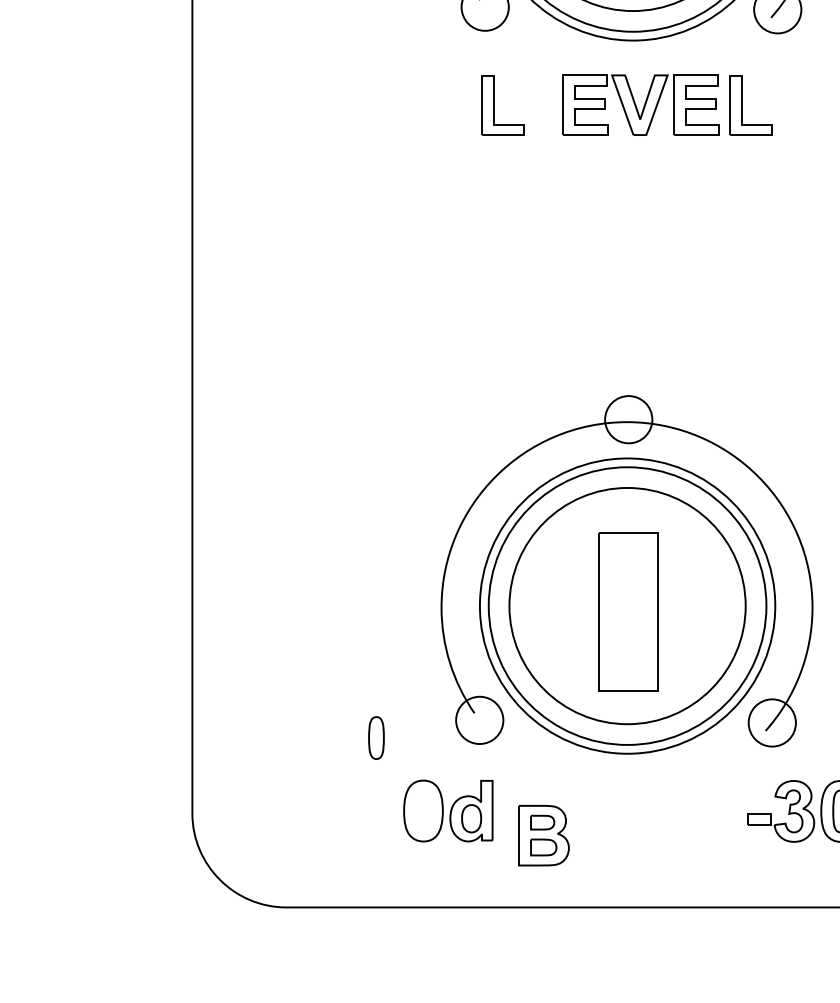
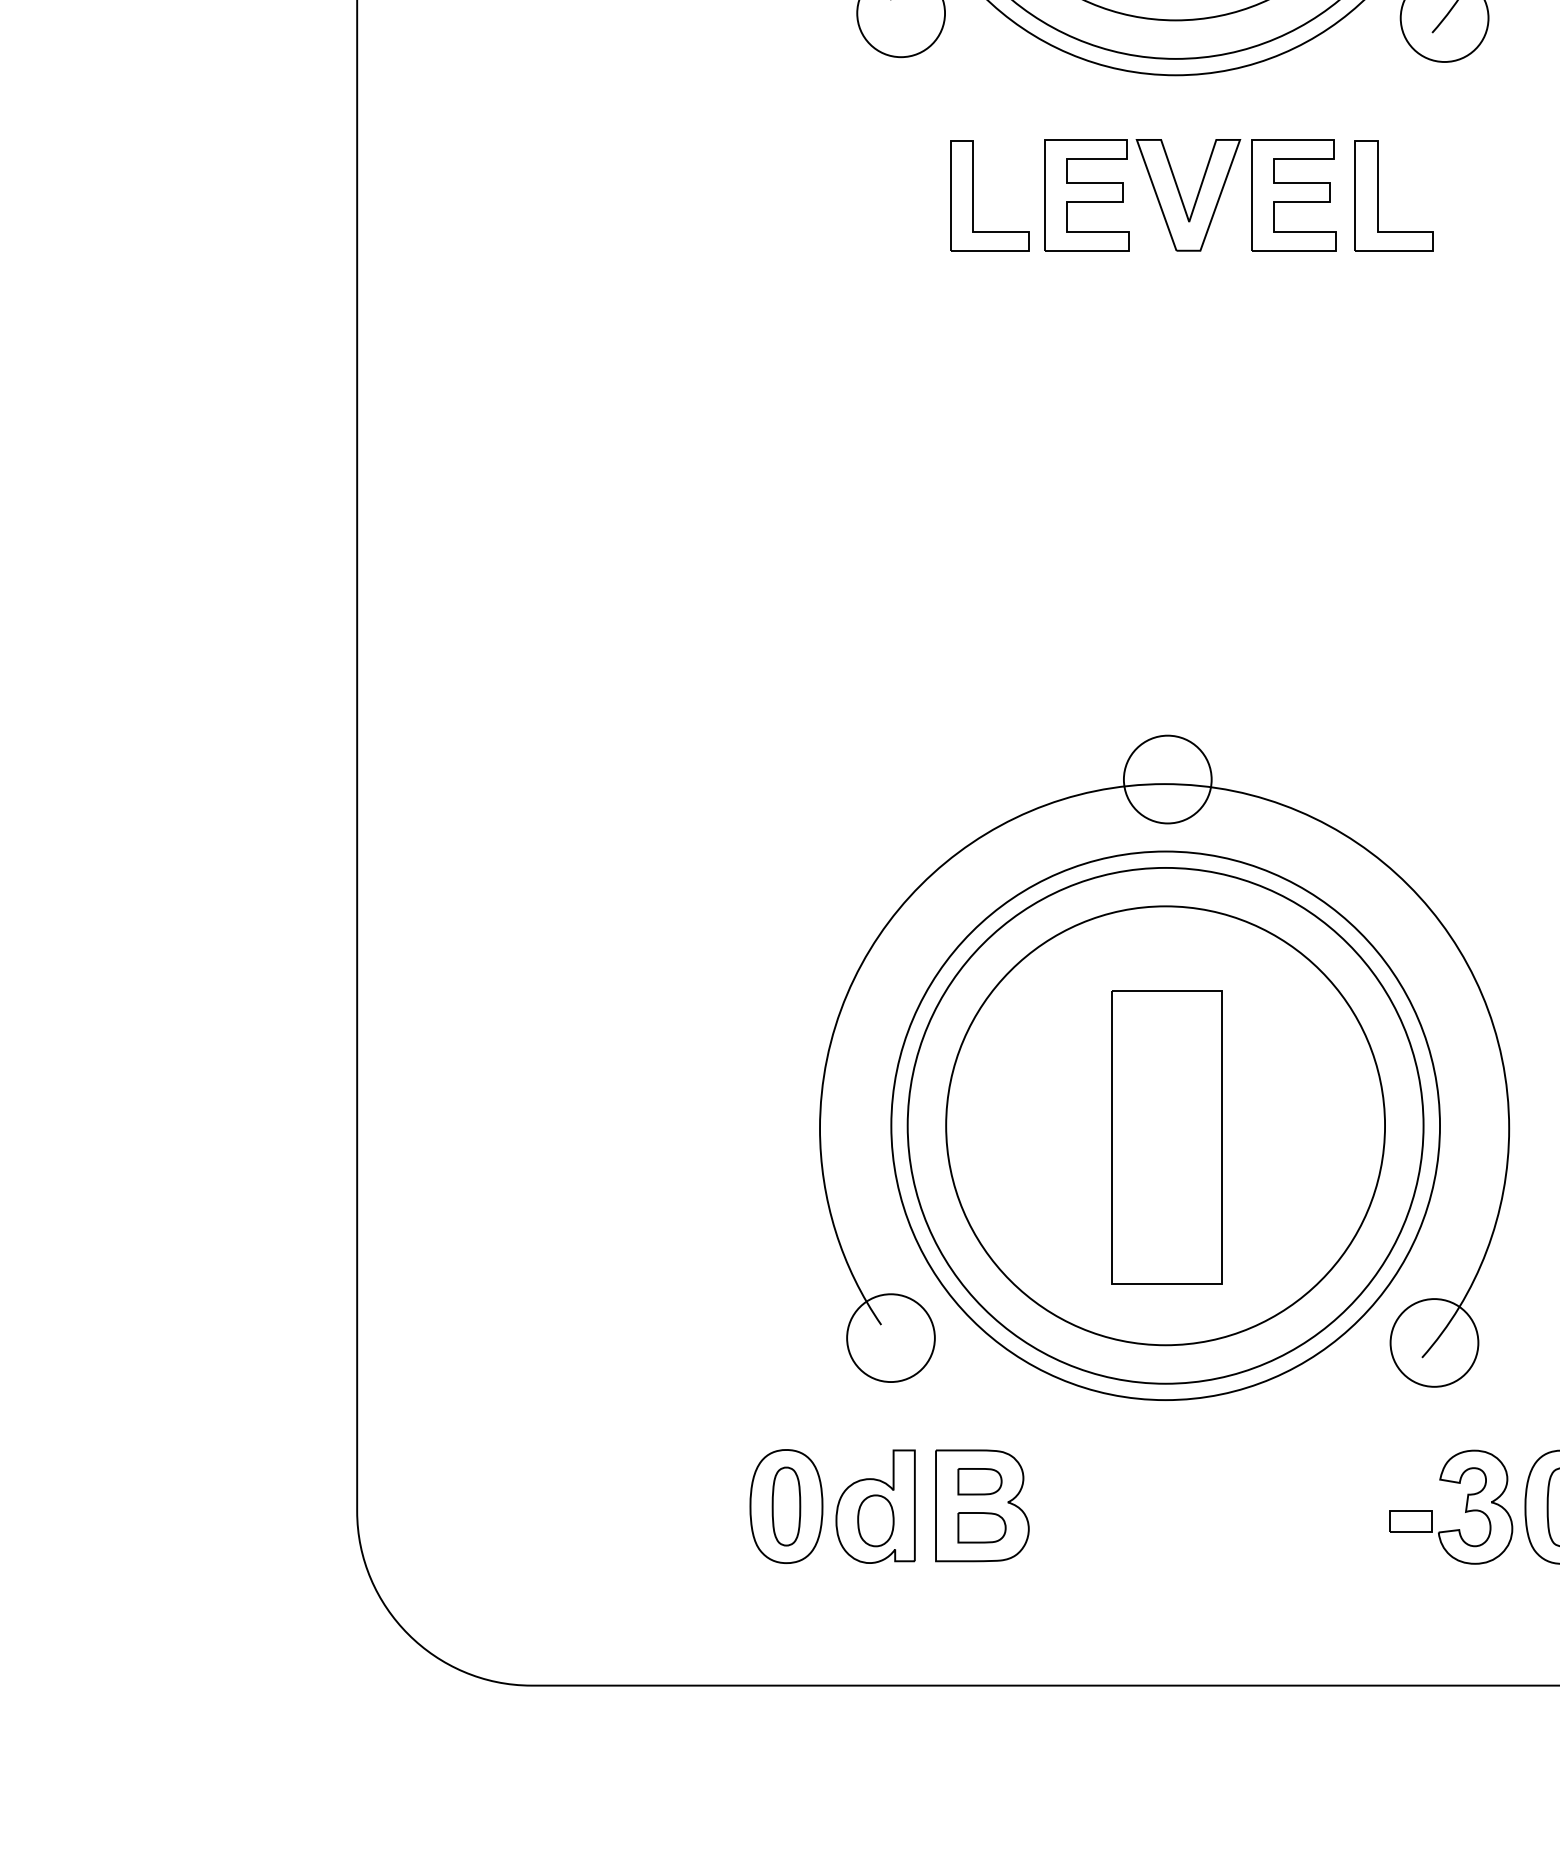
part: (494, 105) -> (974, 195), moved
part: (376, 737) -> (786, 1505), moved
part: (543, 835) -> (981, 1505), moved

